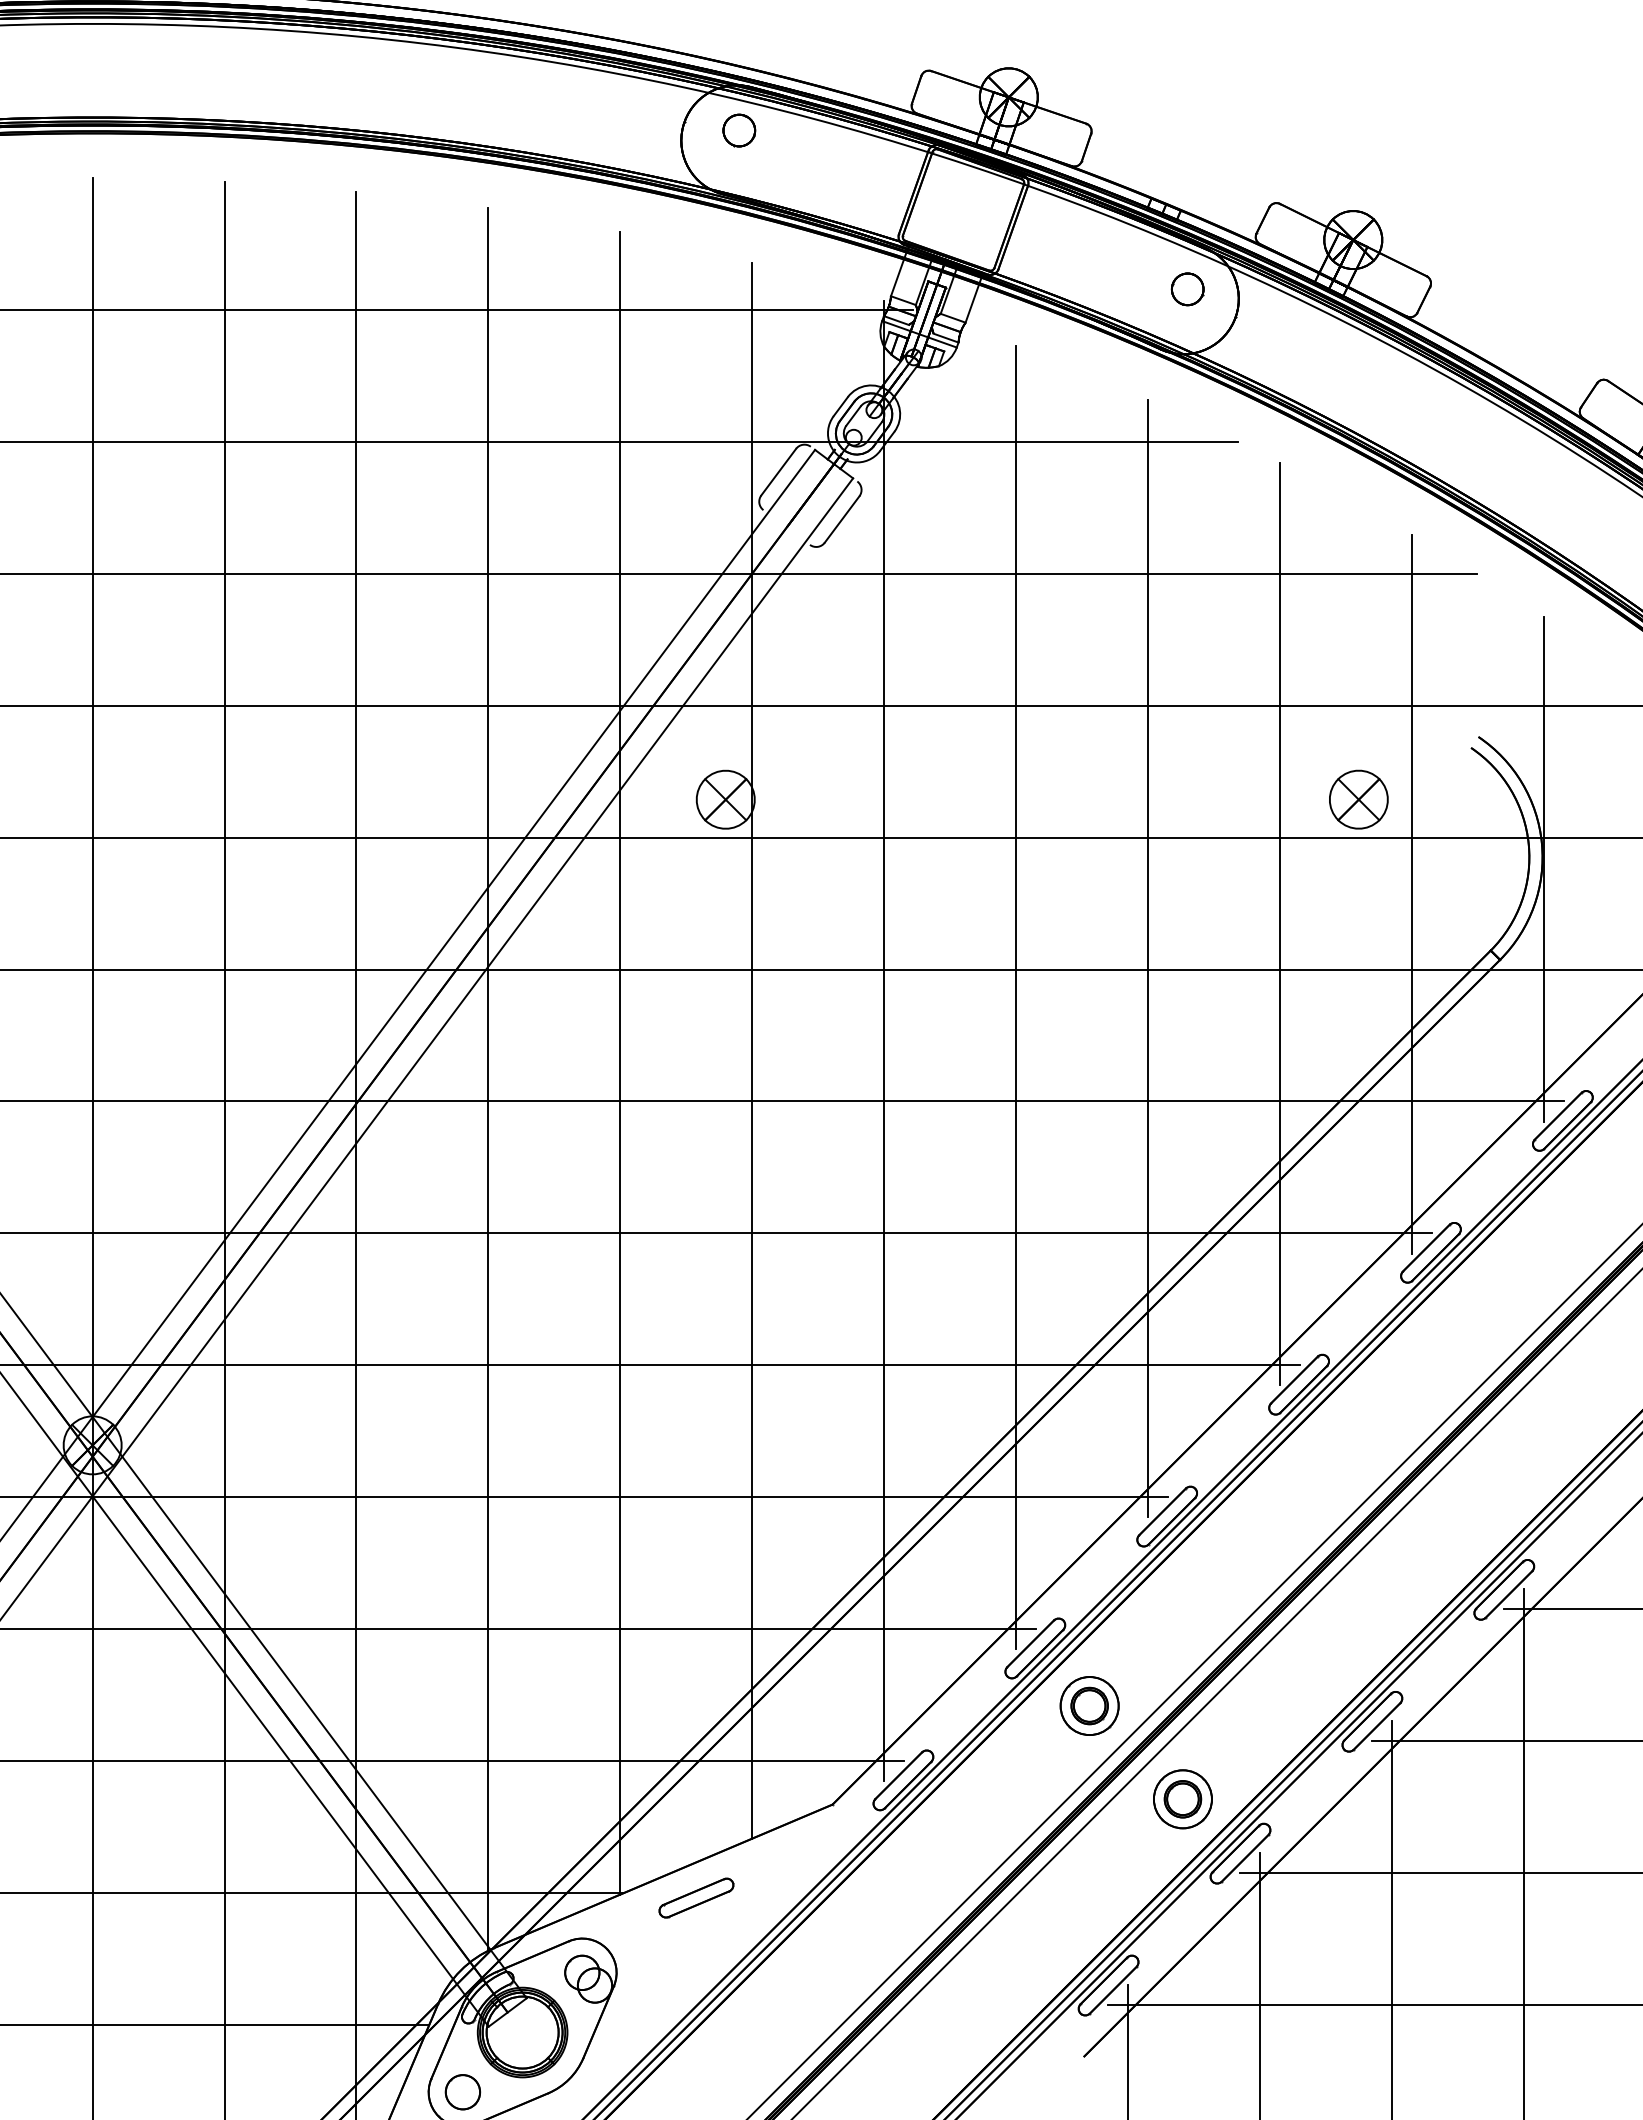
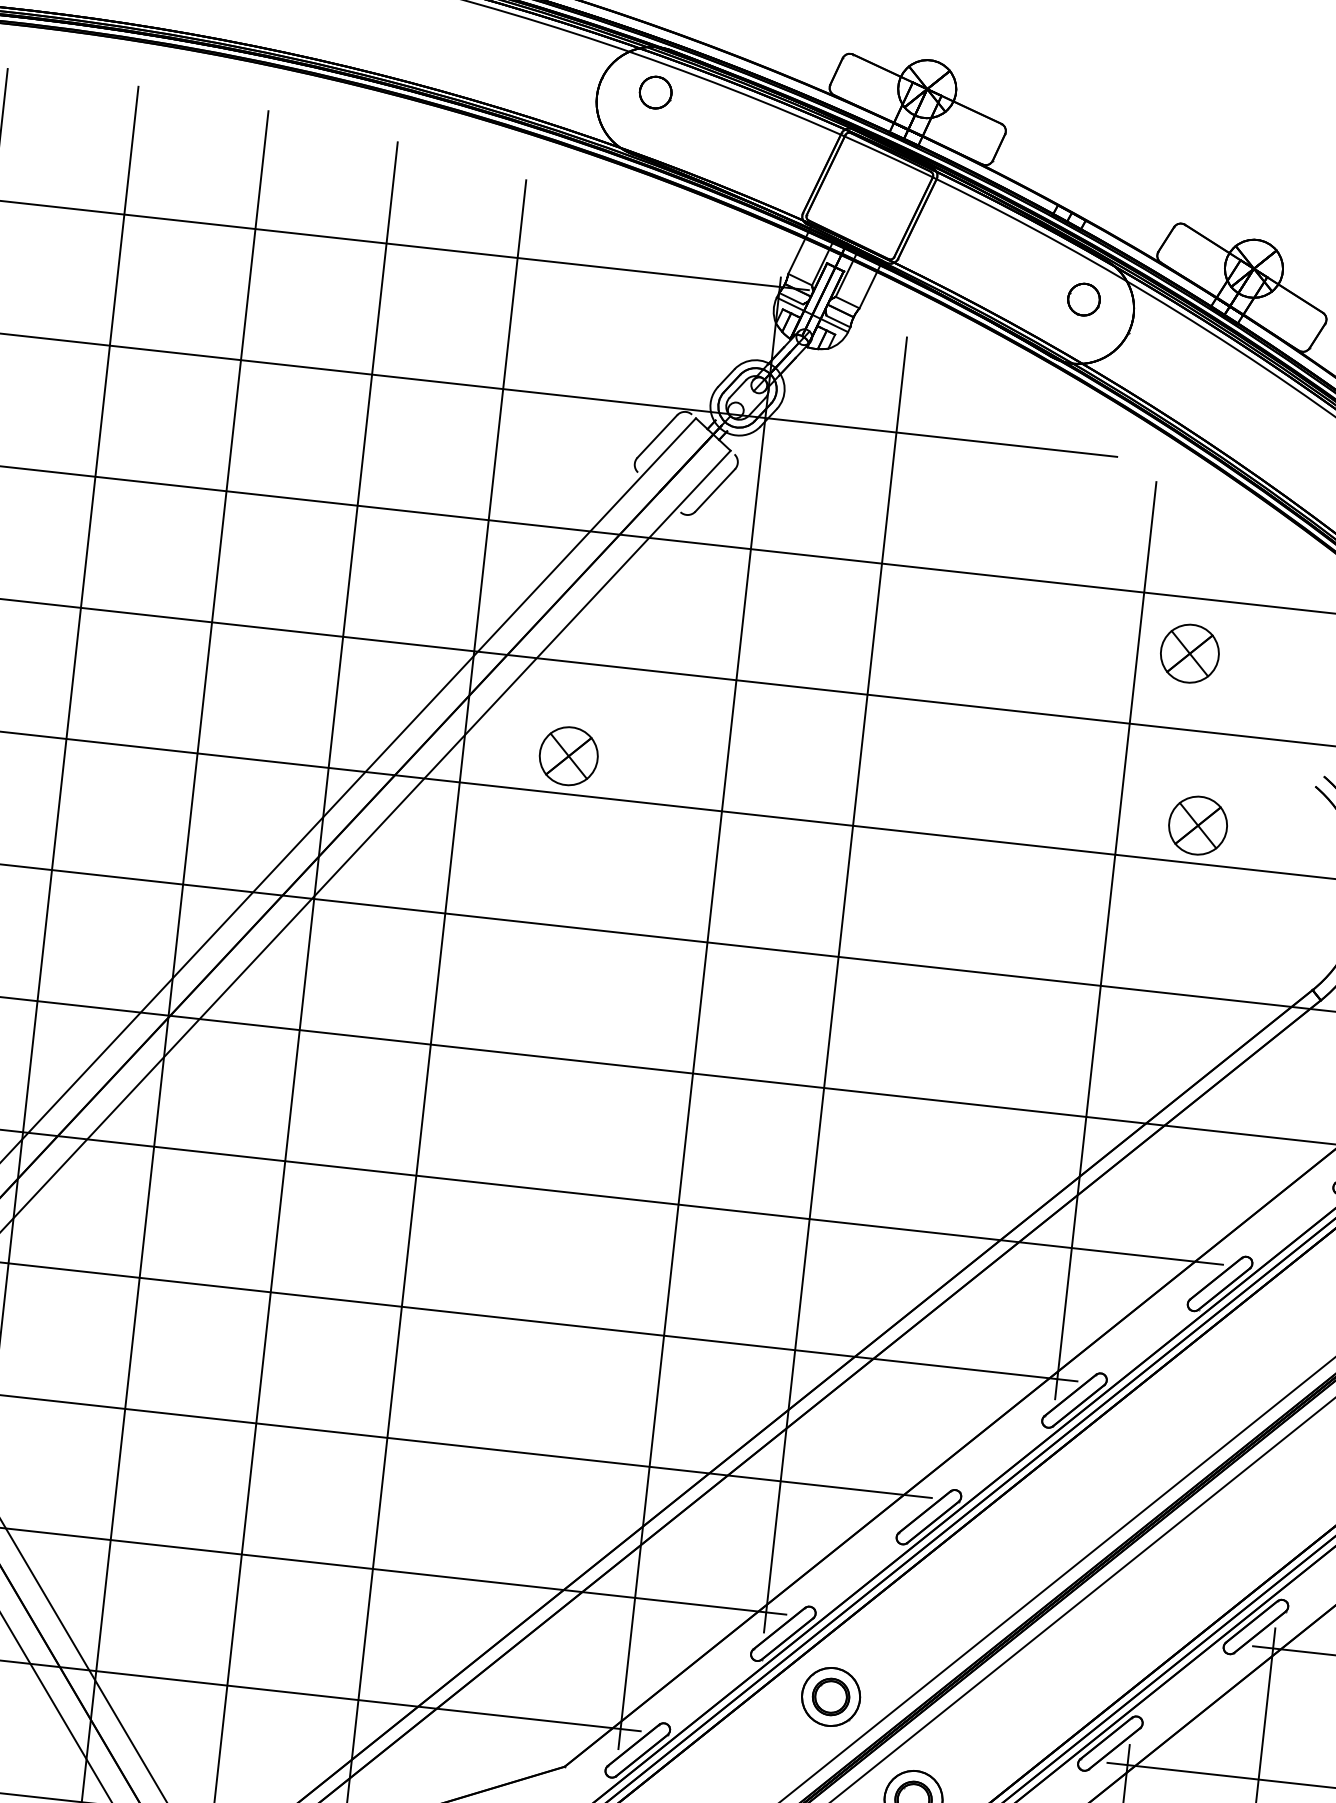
part: (1331, 629) -> (1189, 653), added
line: (1411, 893) -> (1240, 924), removed
line: (1147, 958) -> (970, 960), removed
line: (752, 1050) -> (567, 1008), removed

